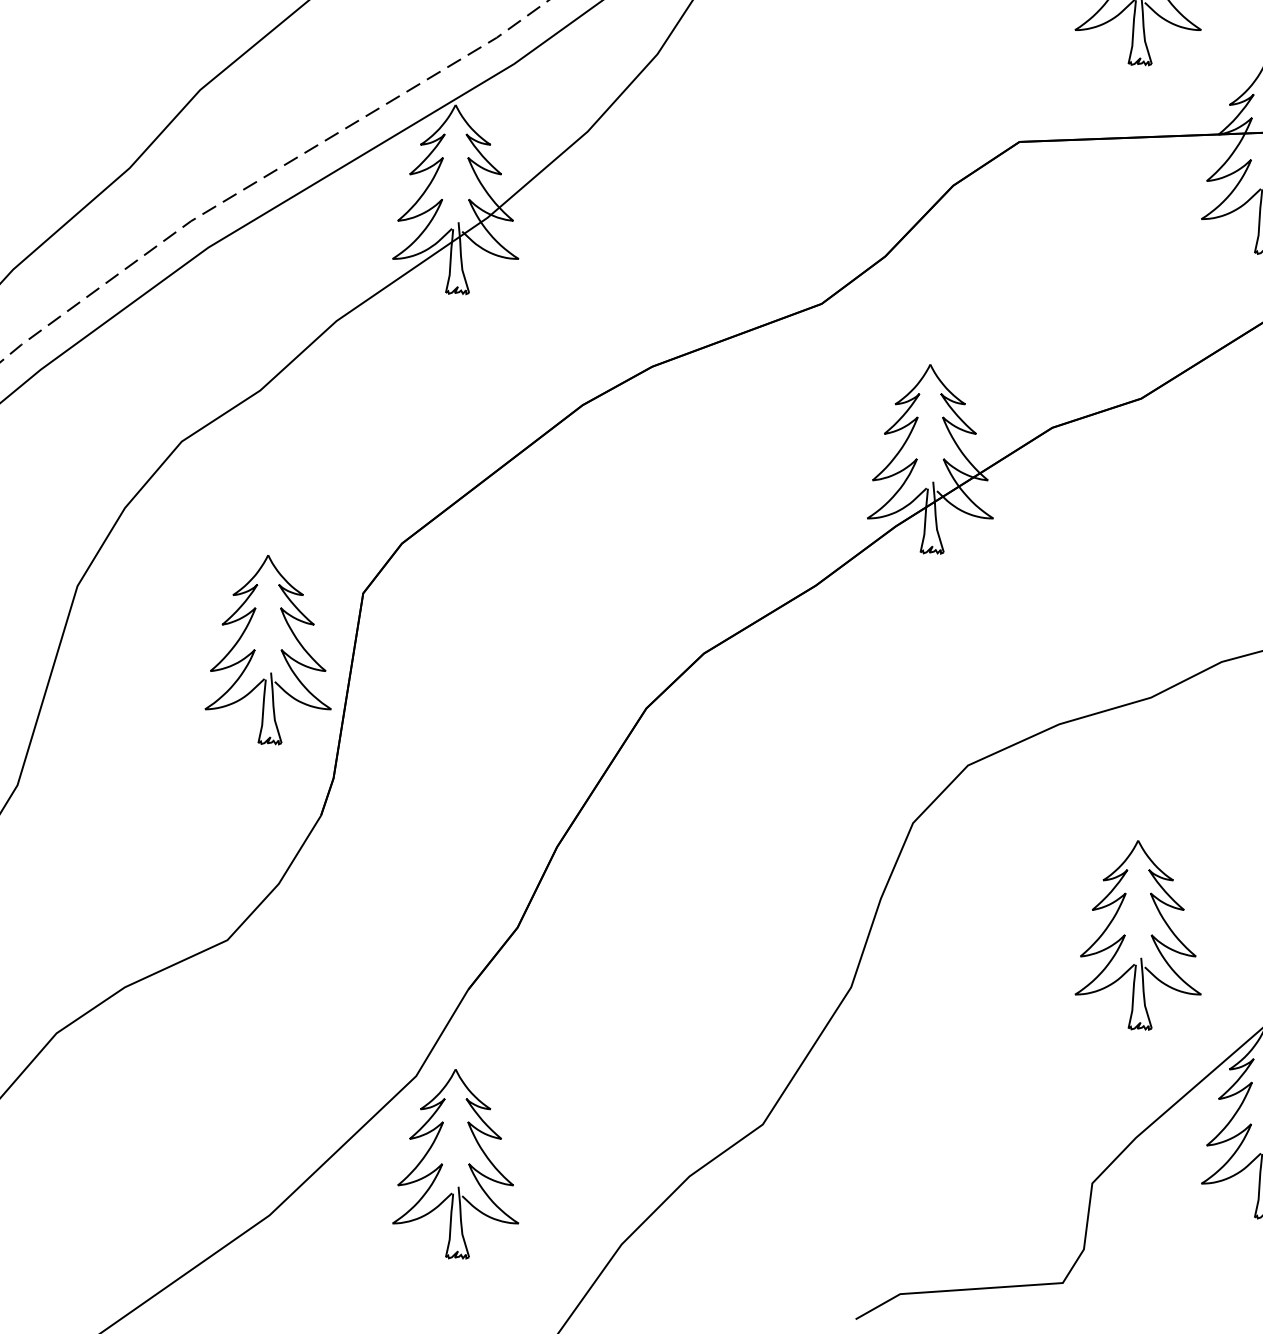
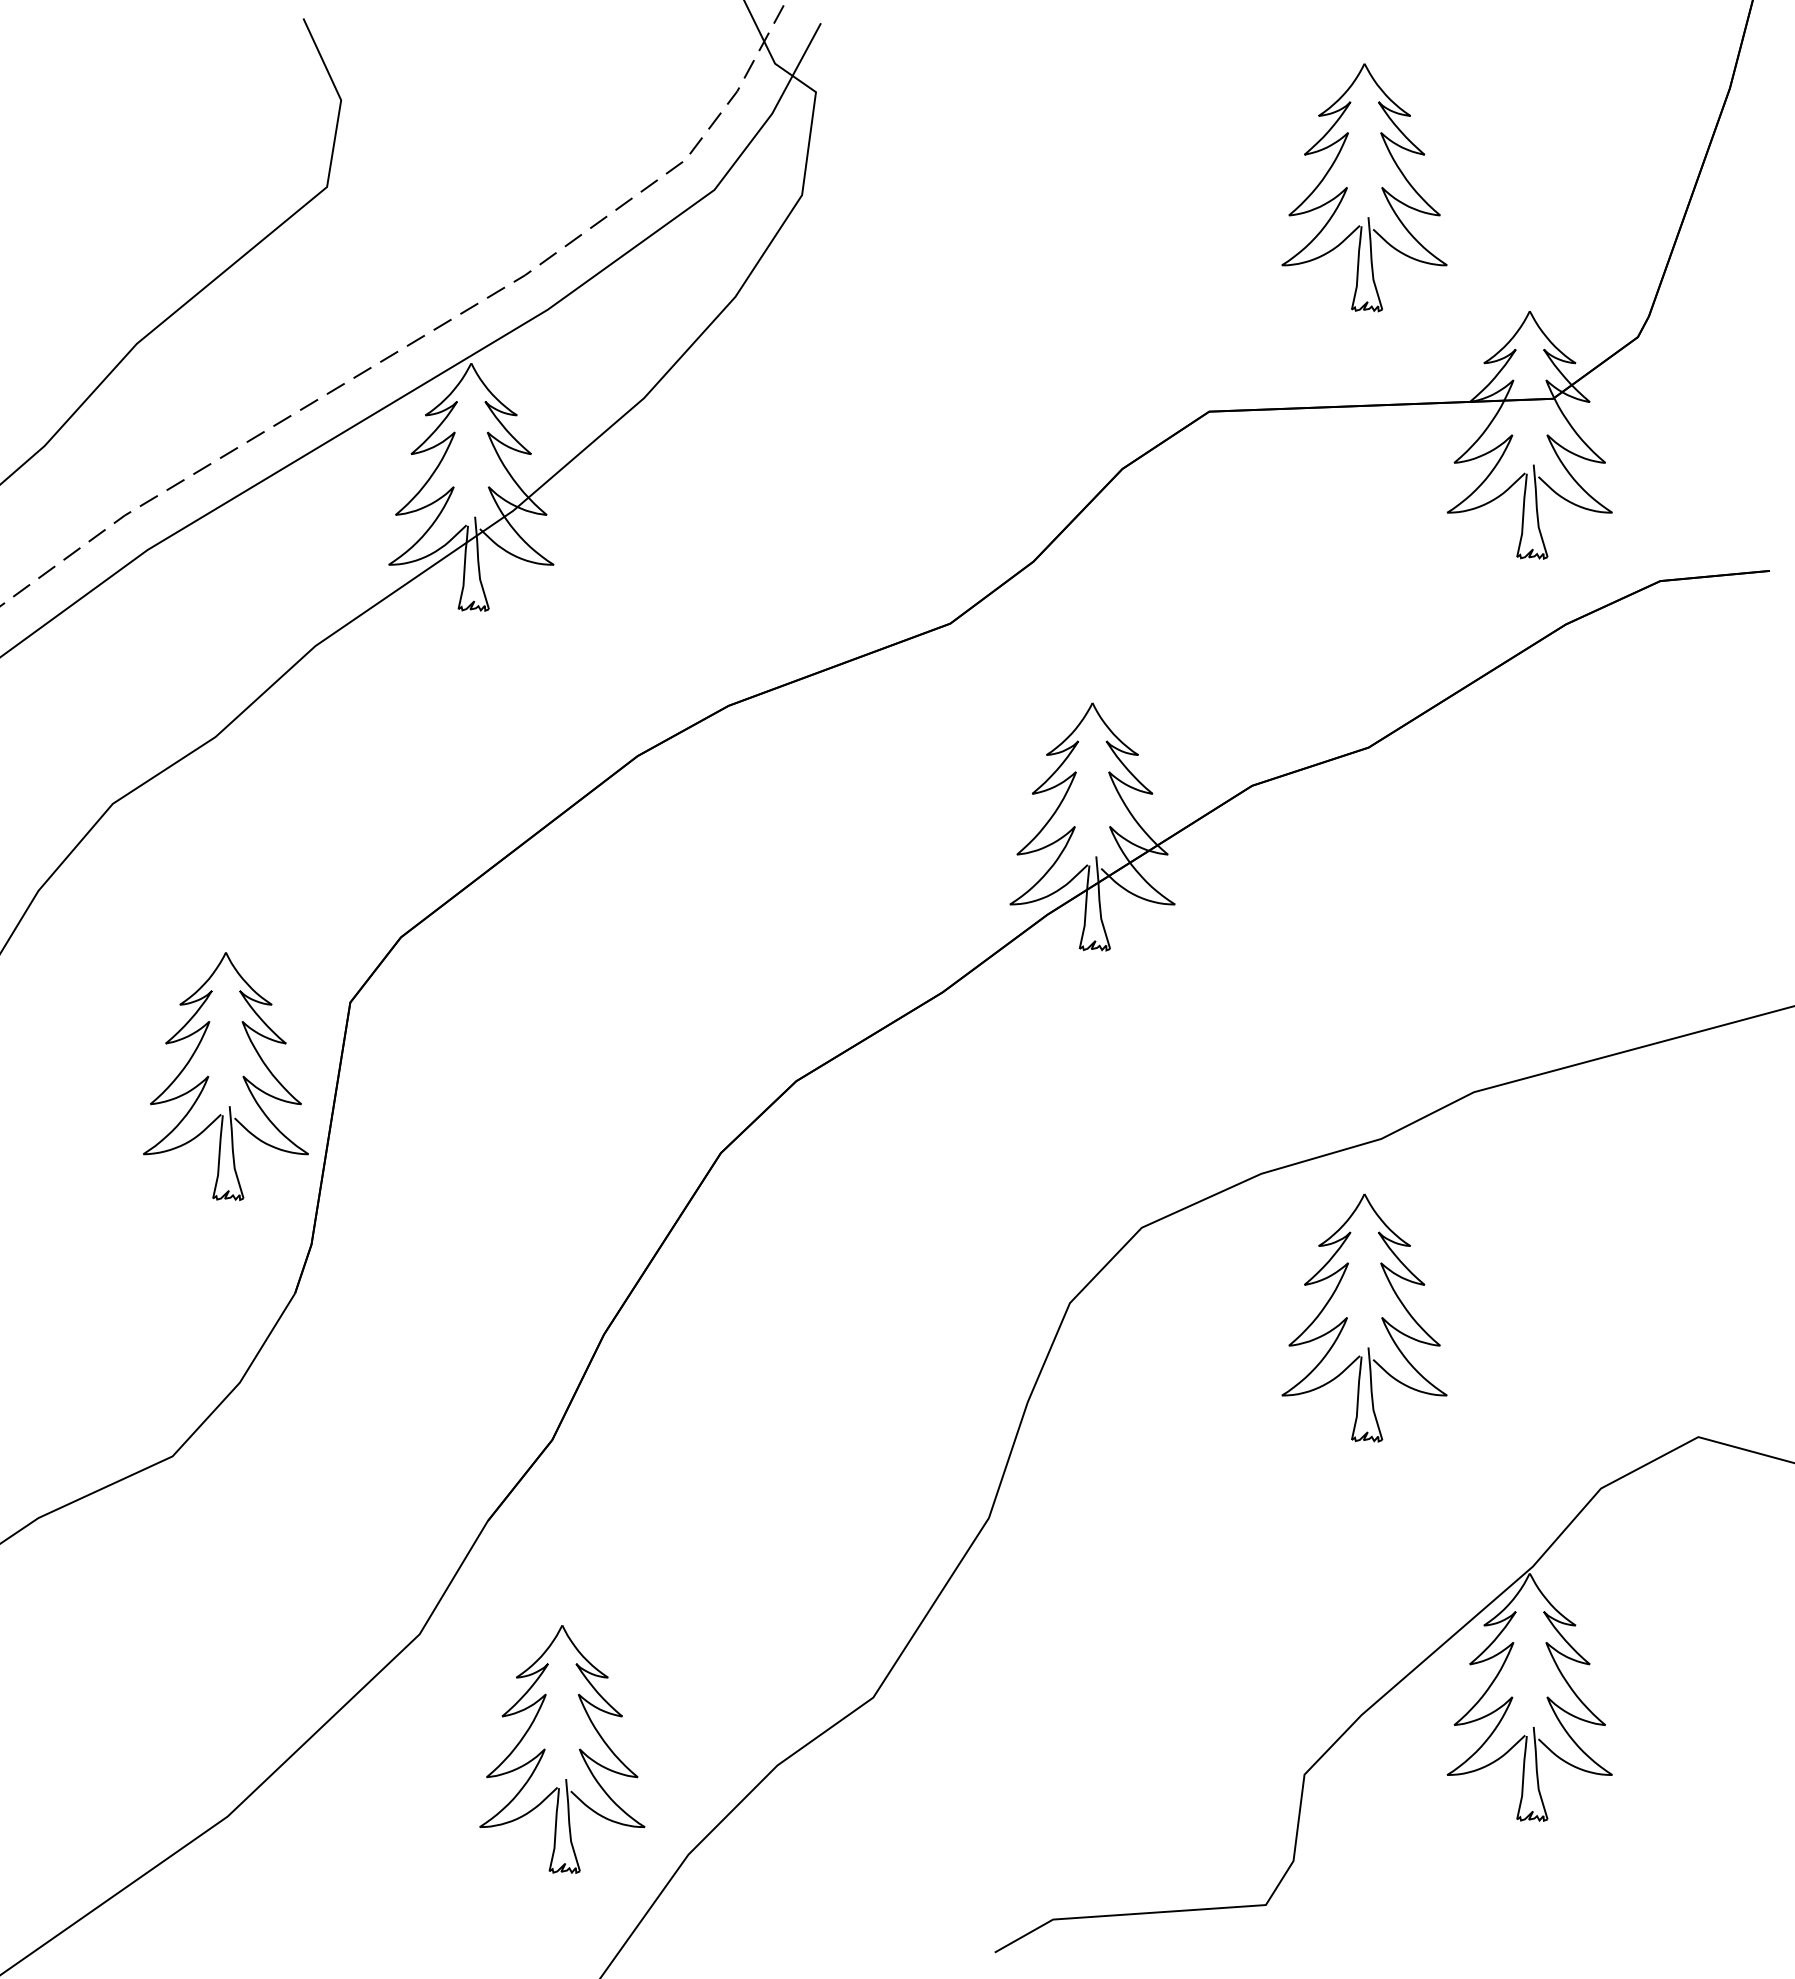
part: (1125, 934) -> (1347, 1317), moved
part: (442, 1164) -> (545, 1749), moved

